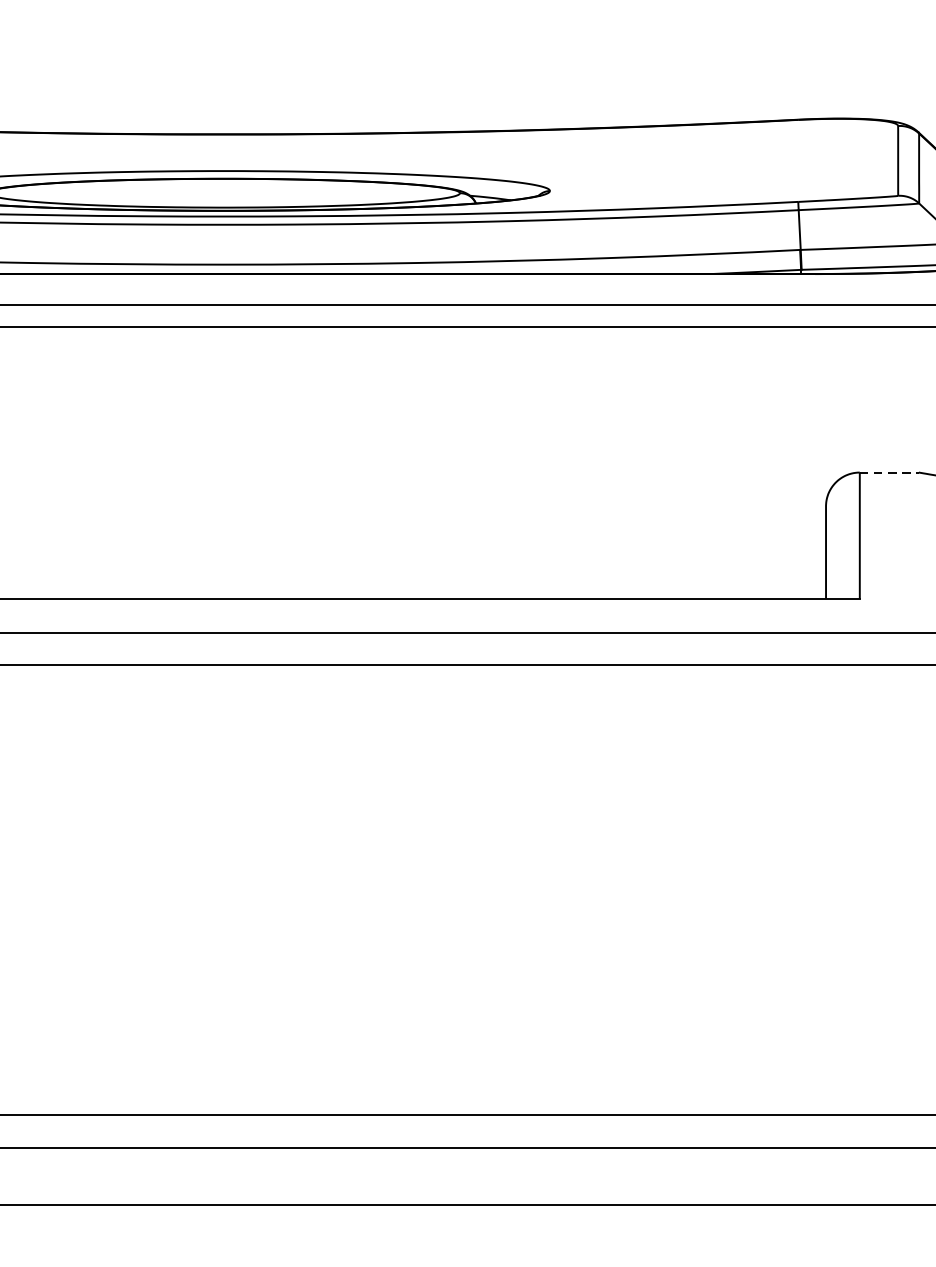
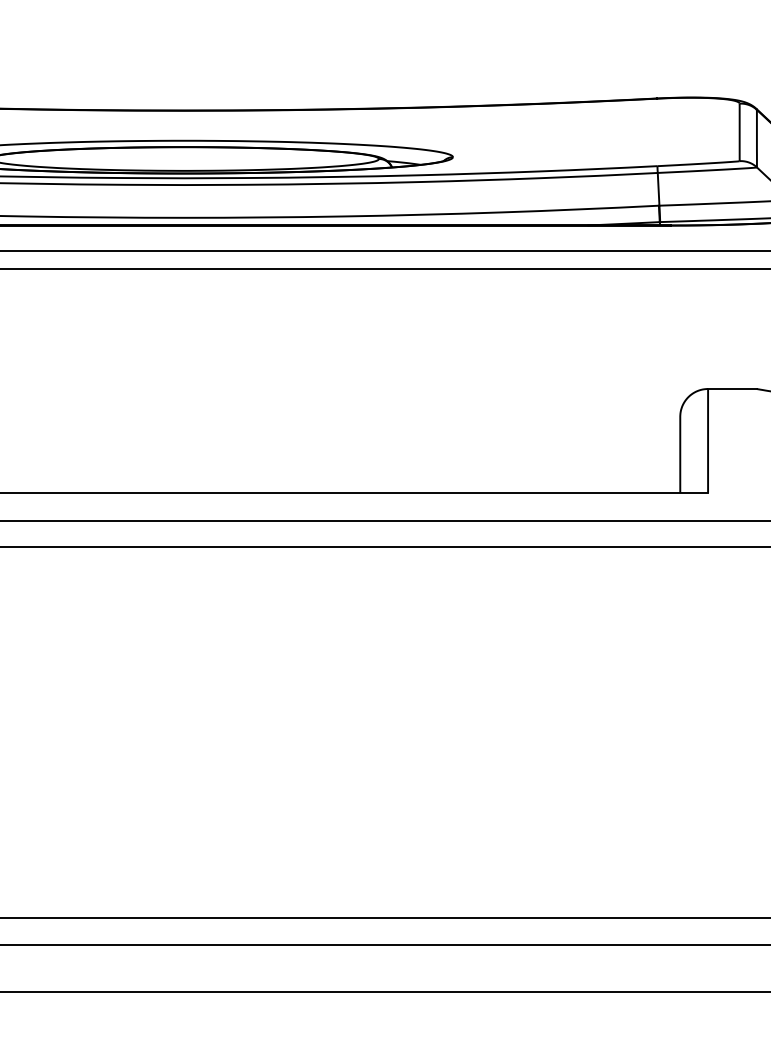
line: (889, 473) -> (732, 389), dashed -> solid

